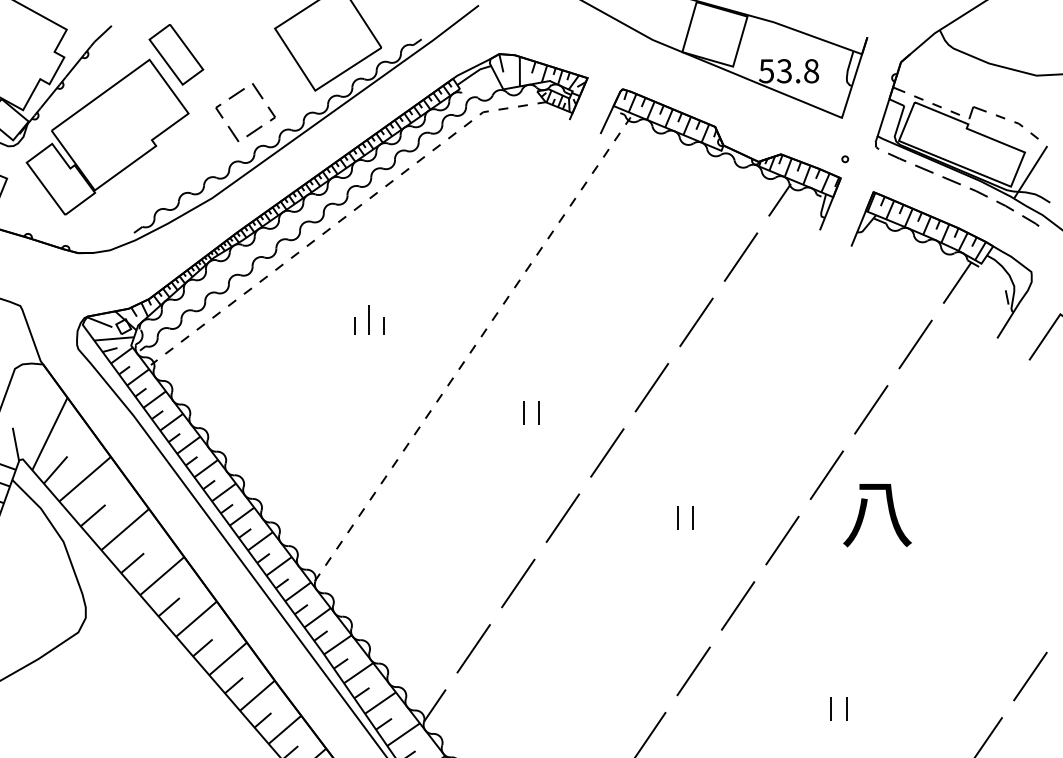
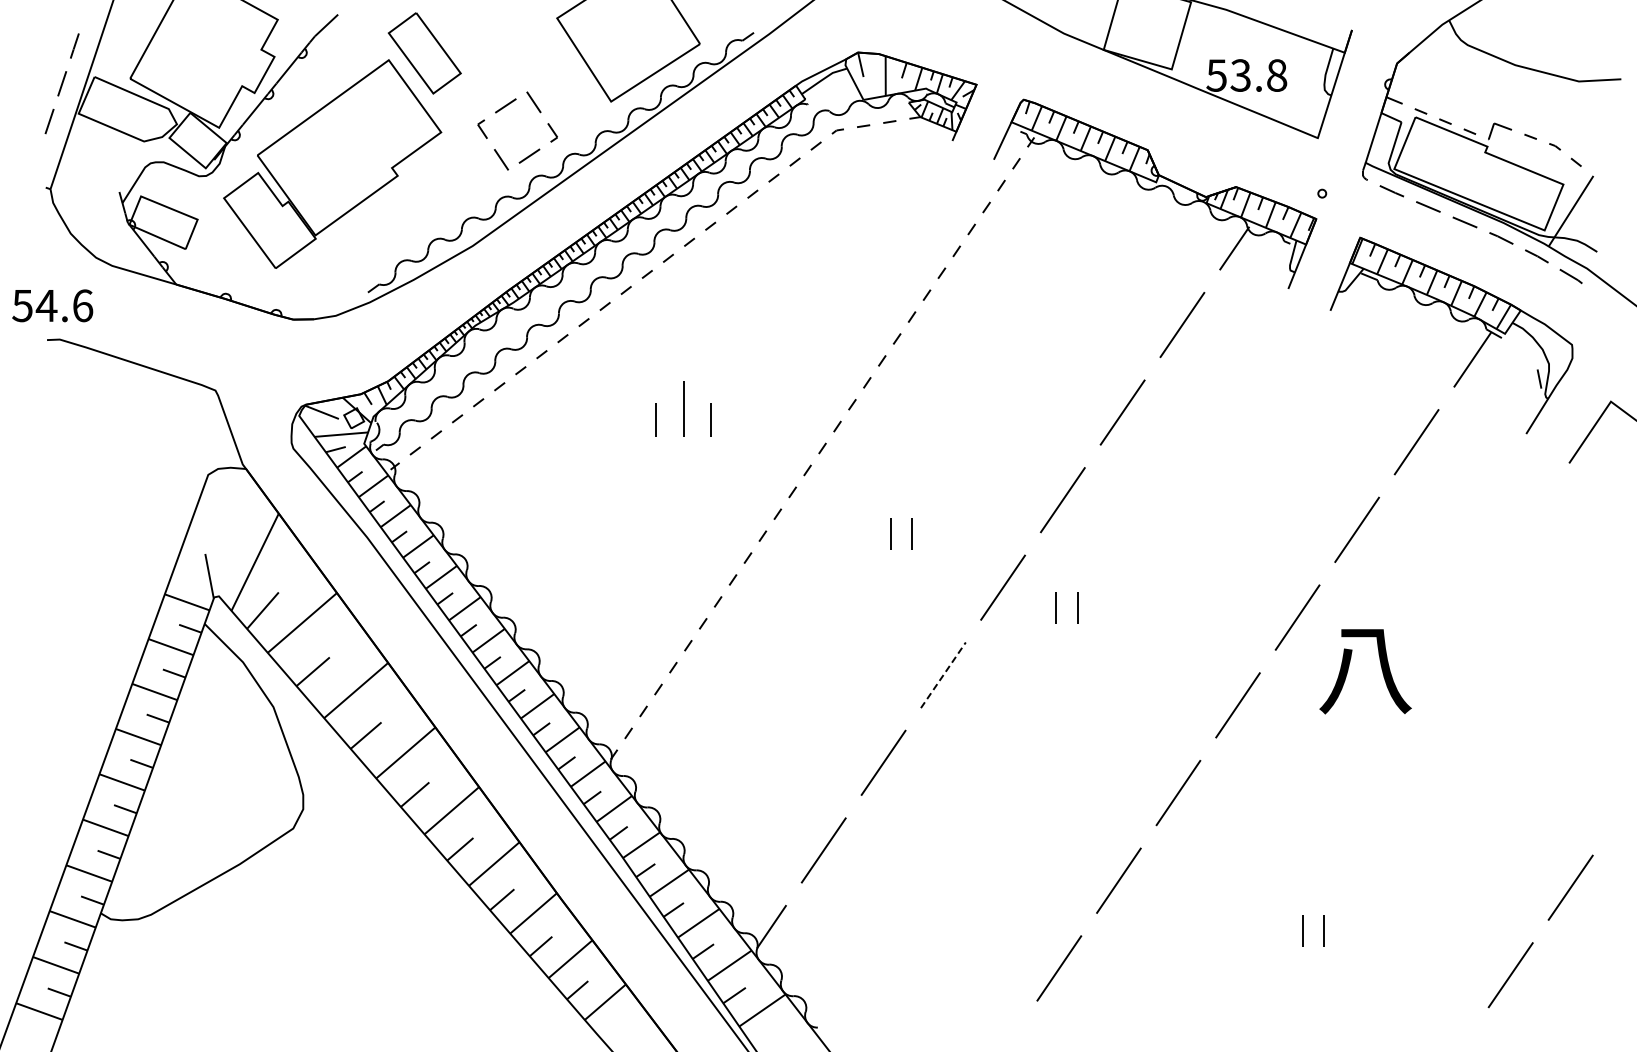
part: (369, 319) -> (683, 408), size x1.4
part: (677, 517) -> (1056, 607), moved
line: (562, 518) -> (943, 675), solid -> dashed

